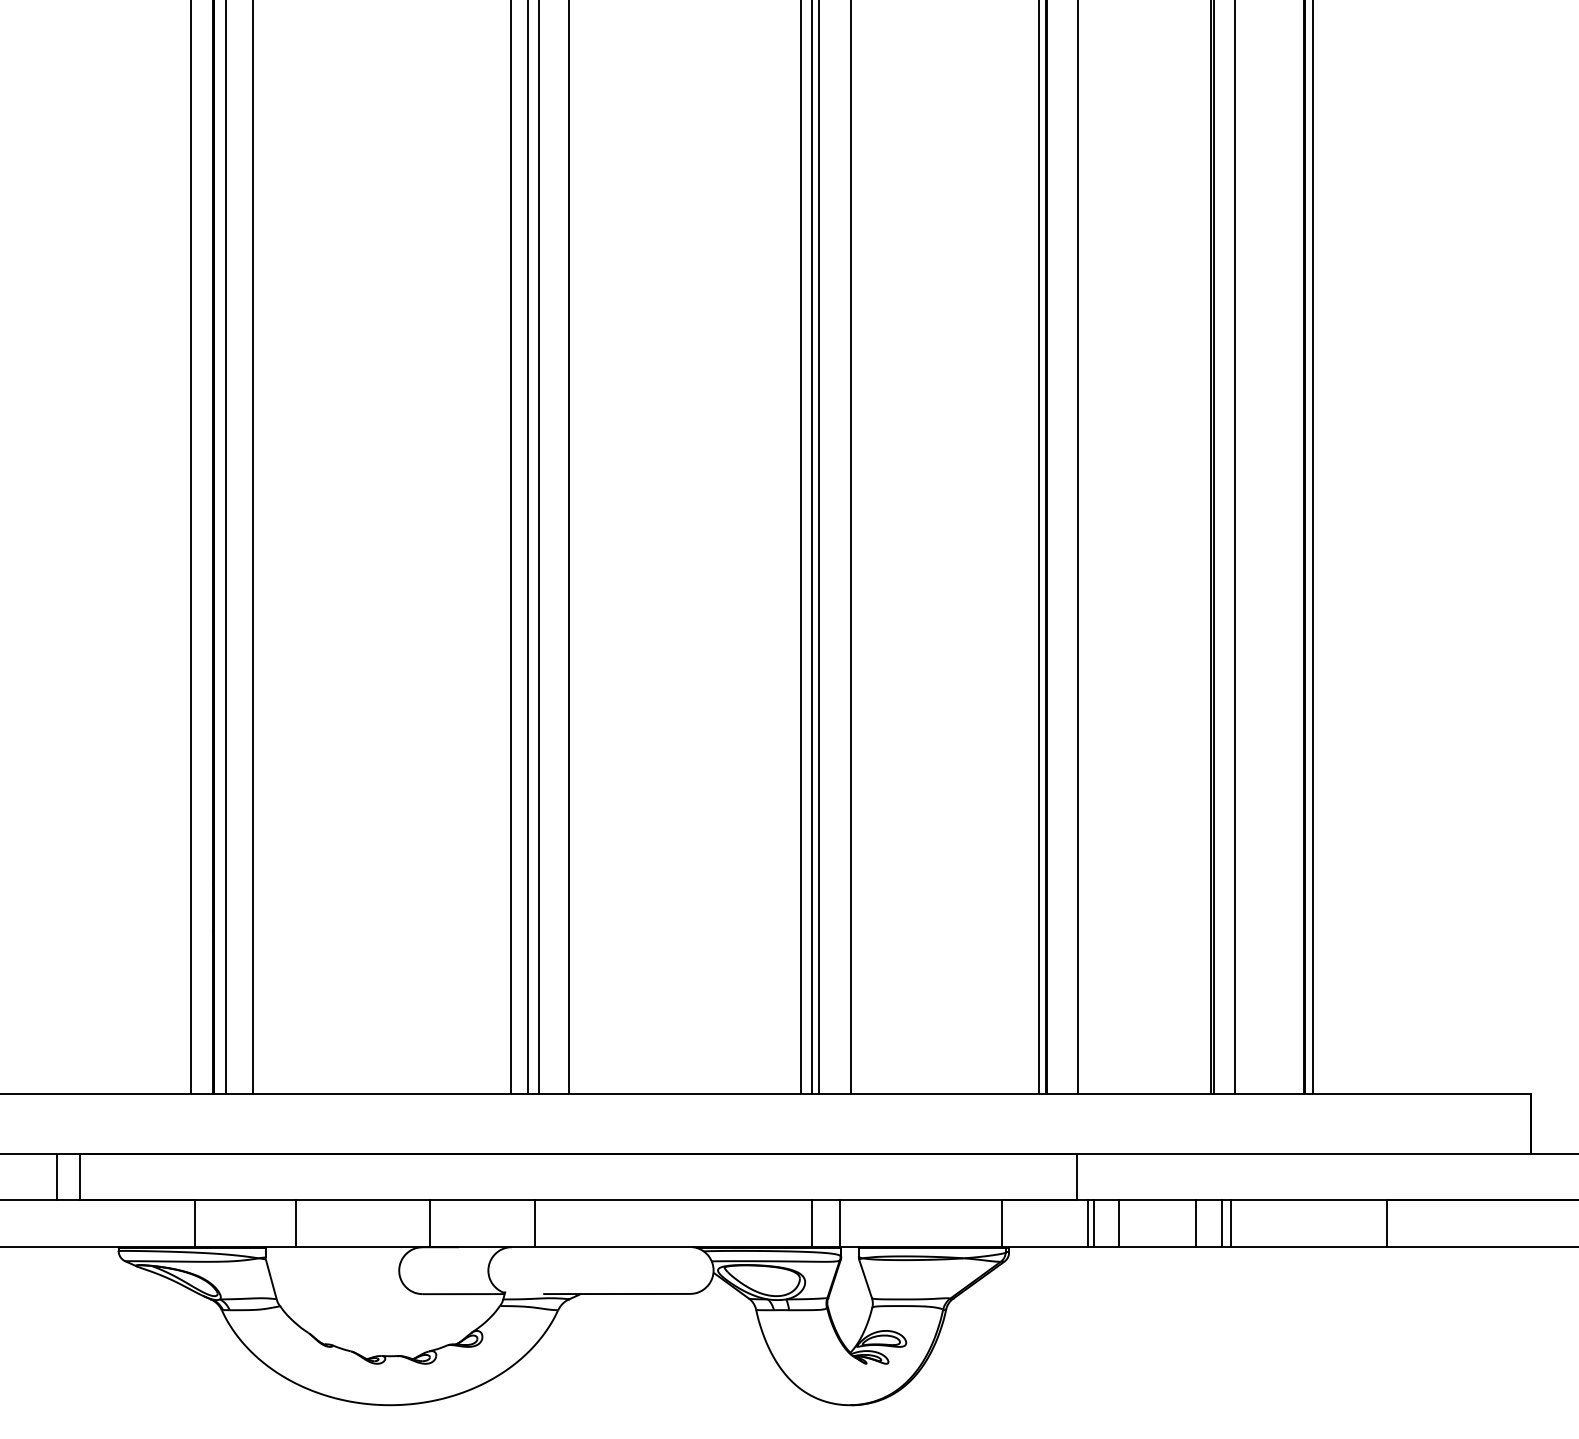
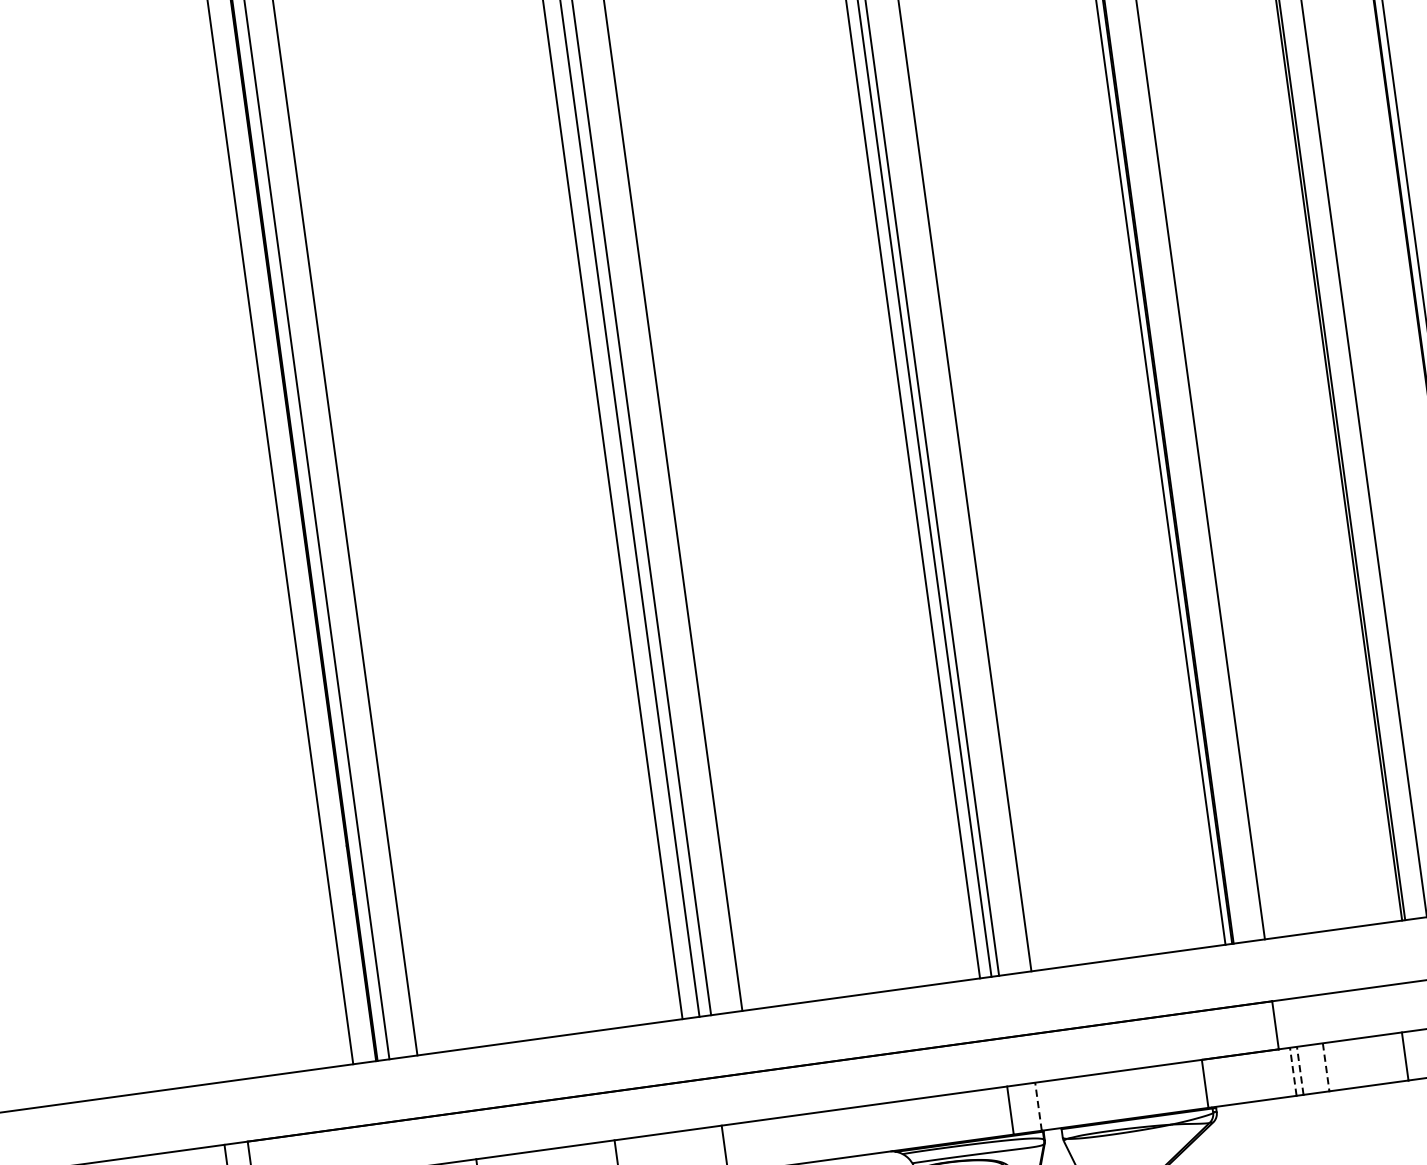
line: (839, 1223) -> (1038, 1106), solid -> dashed
line: (1087, 1223) -> (1293, 1071), solid -> dashed
line: (1094, 1223) -> (1300, 1070), solid -> dashed
line: (1119, 1224) -> (1326, 1067), solid -> dashed

